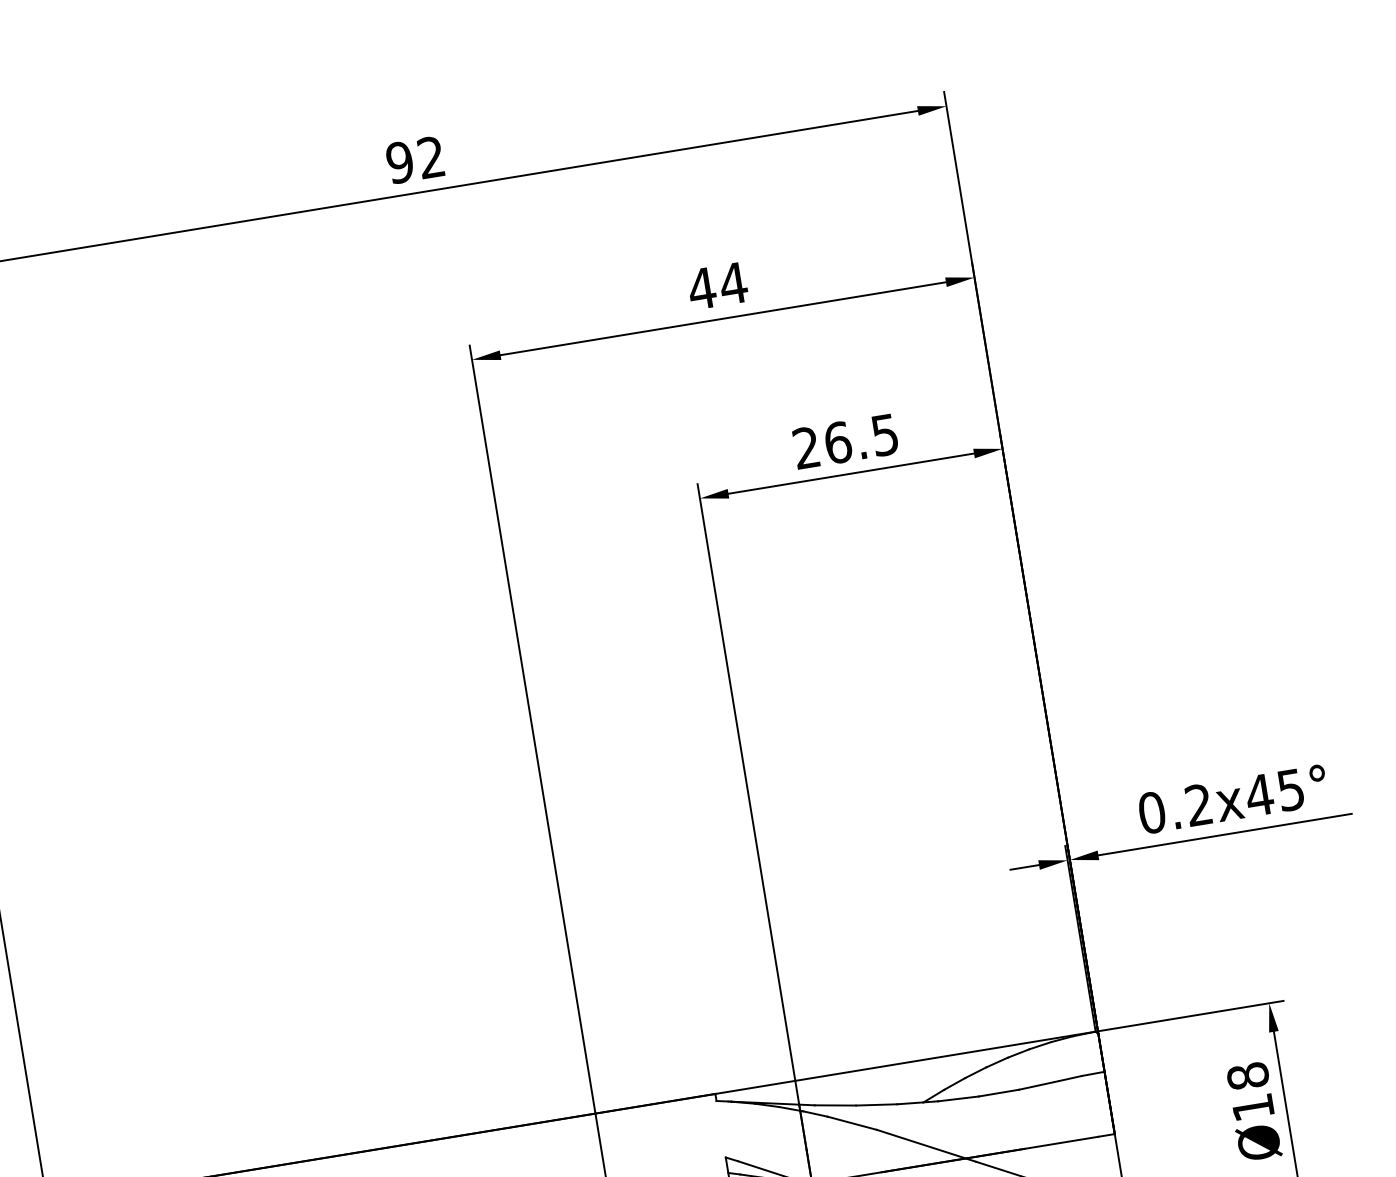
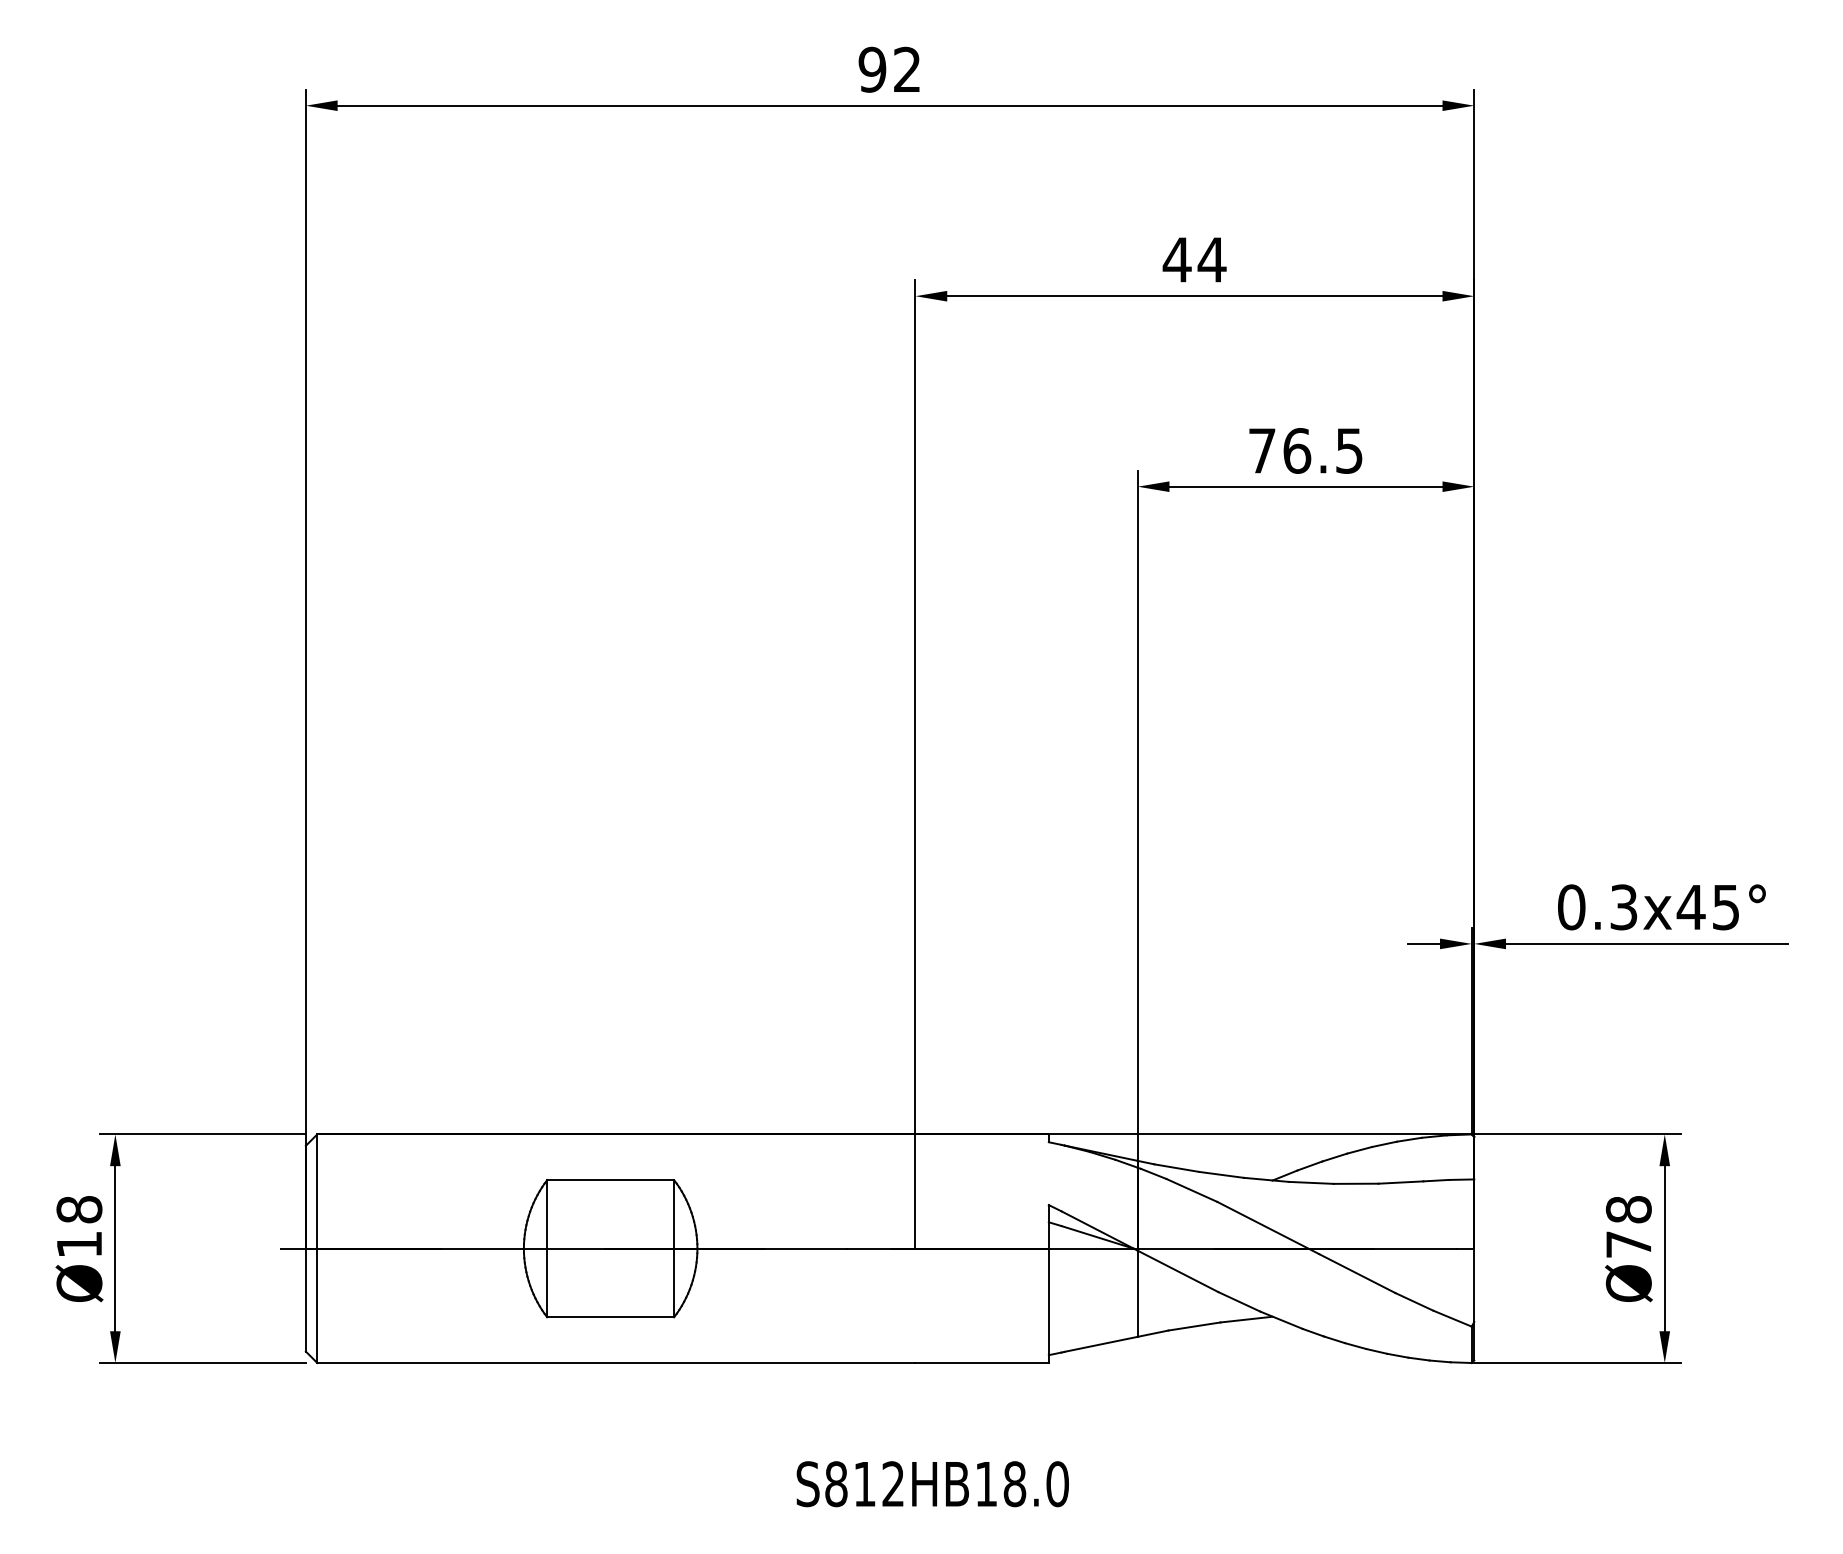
text: (806, 447) -> (1262, 450), 26.5 -> 76.5
text: (1198, 805) -> (1623, 907), 0.2x45° -> 0.3x45°
text: (1252, 1107) -> (1628, 1244), Ø18 -> Ø78

